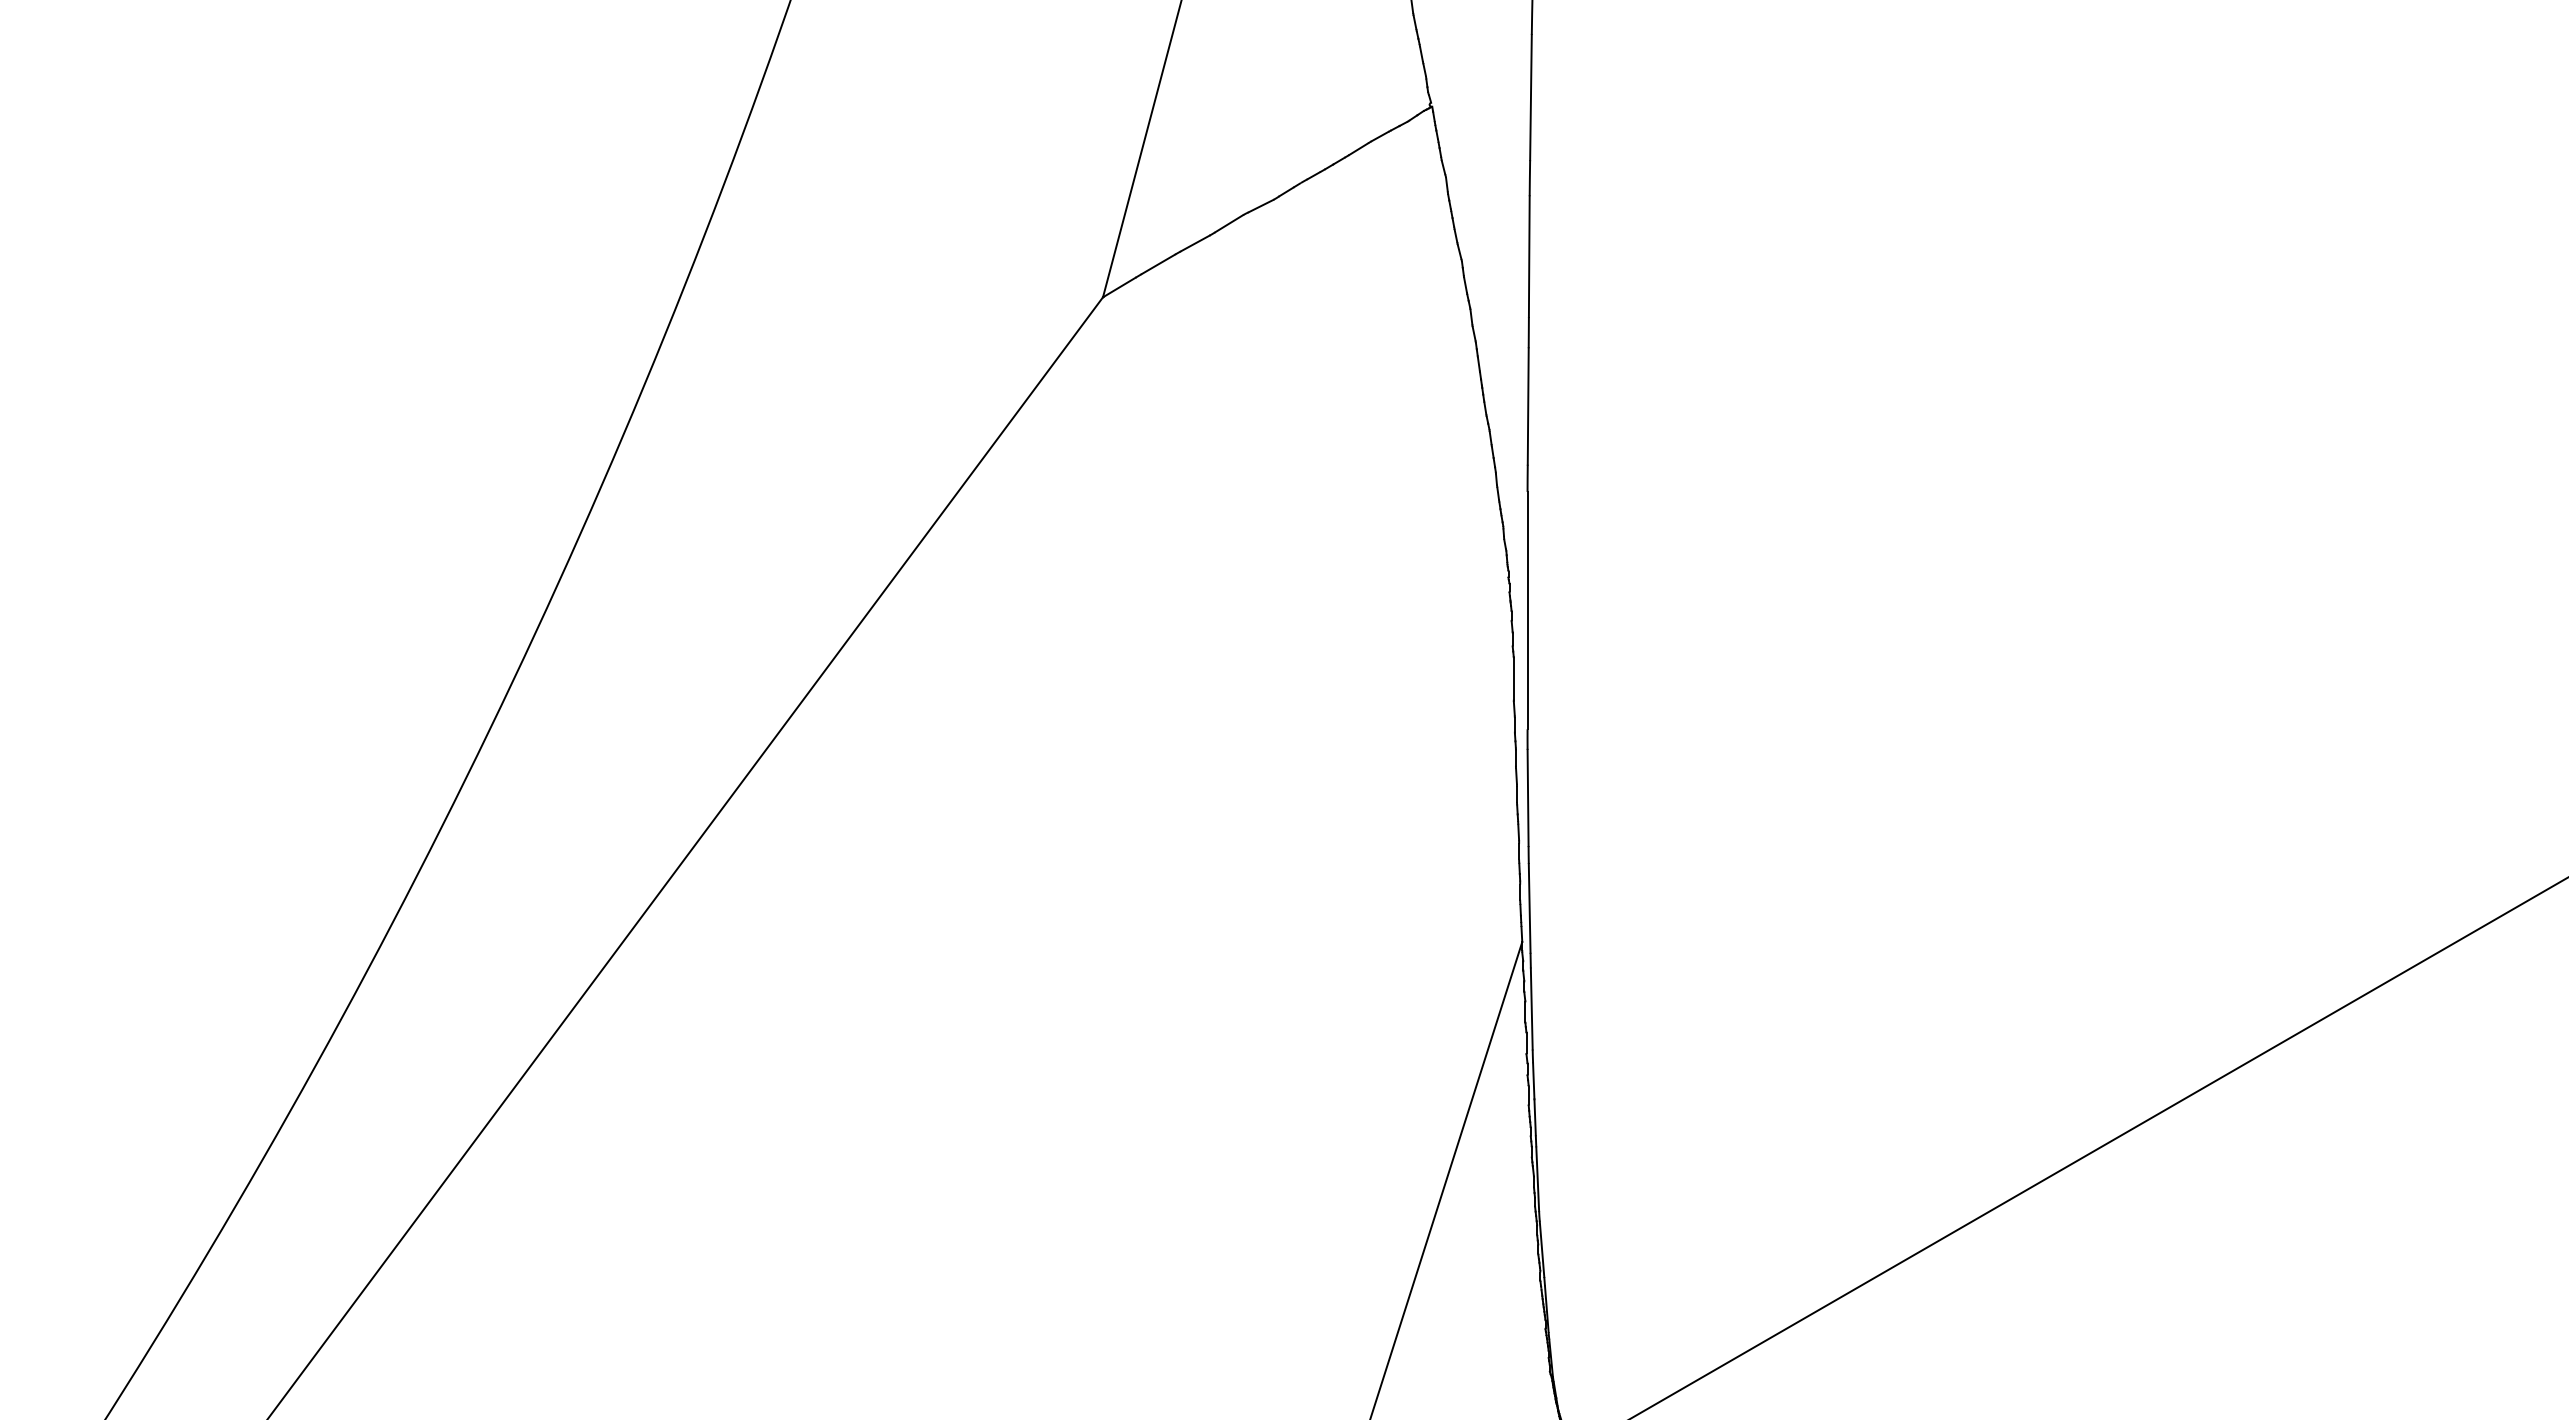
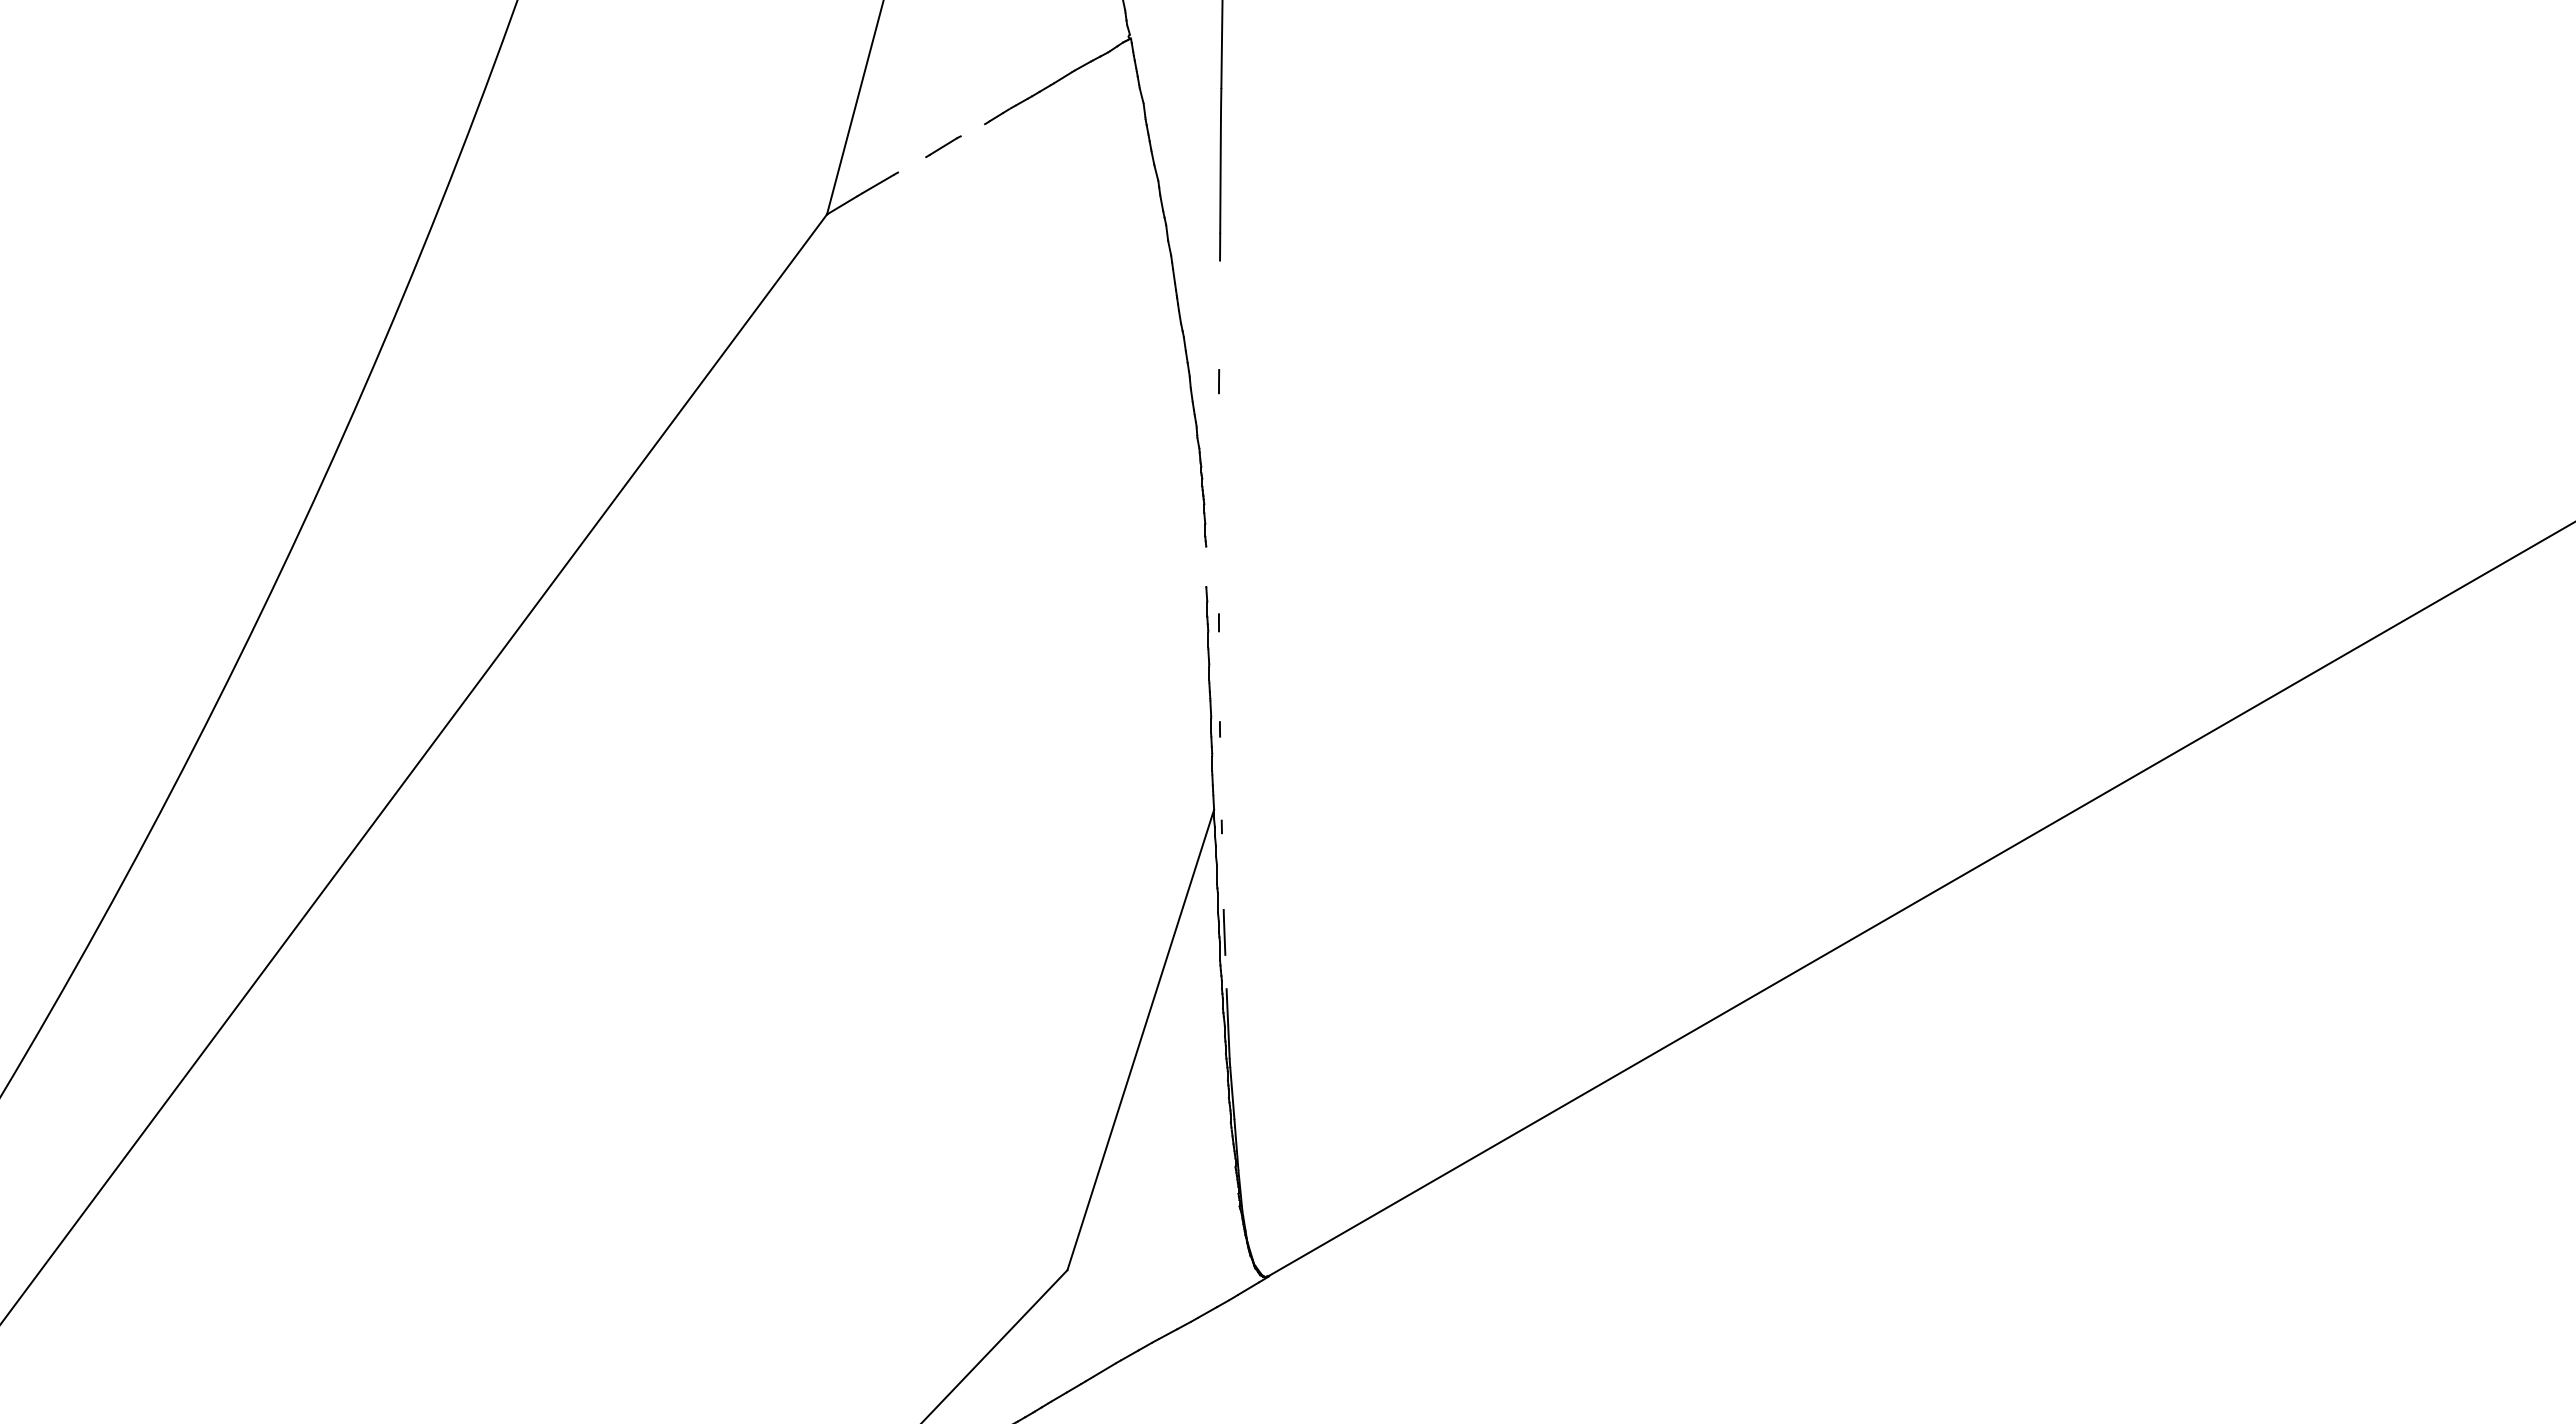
line: (1260, 205) -> (972, 129), removed
line: (1194, 243) -> (911, 164), removed
line: (1528, 406) -> (1219, 315), removed
line: (1527, 610) -> (1218, 503), removed
line: (1514, 678) -> (1206, 566), removed
line: (1528, 797) -> (1219, 676), removed
line: (1529, 908) -> (1220, 778), removed
line: (1531, 1008) -> (1222, 871), removed
line: (1534, 1117) -> (1225, 971), removed

